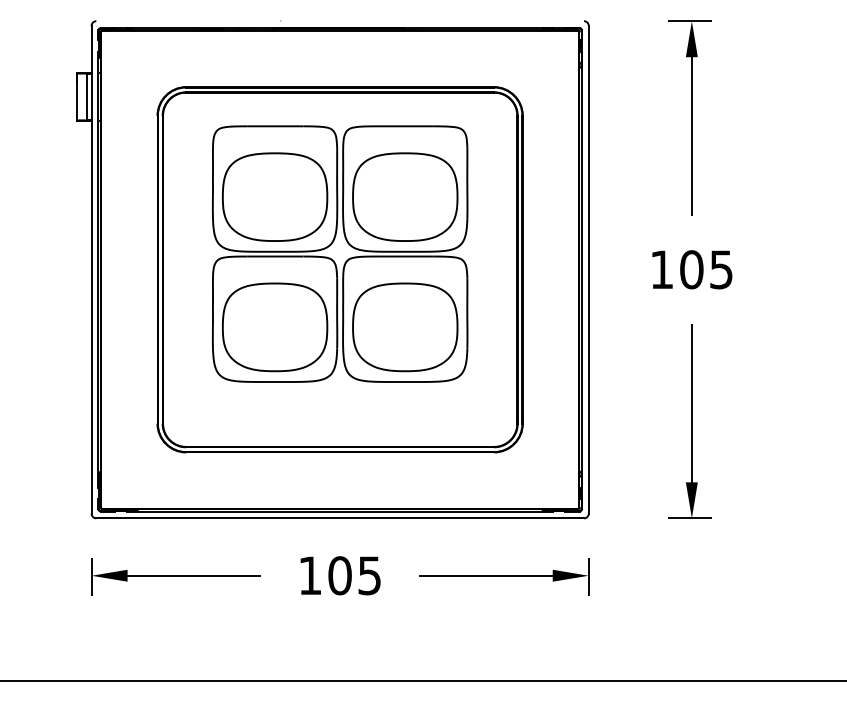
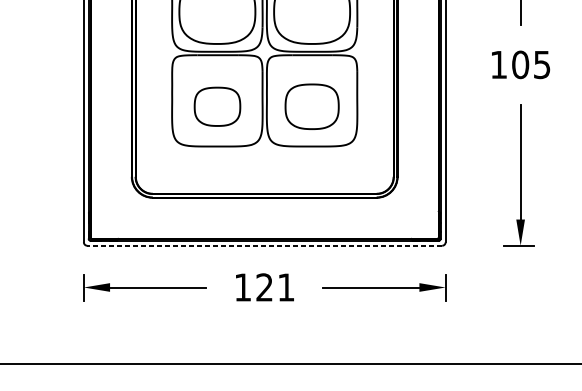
part: (275, 327) -> (217, 106), size x0.6
part: (405, 327) -> (312, 106), size x0.7
line: (340, 518) -> (264, 245), solid -> dashed
text: (354, 575) -> (275, 287), 105 -> 121

